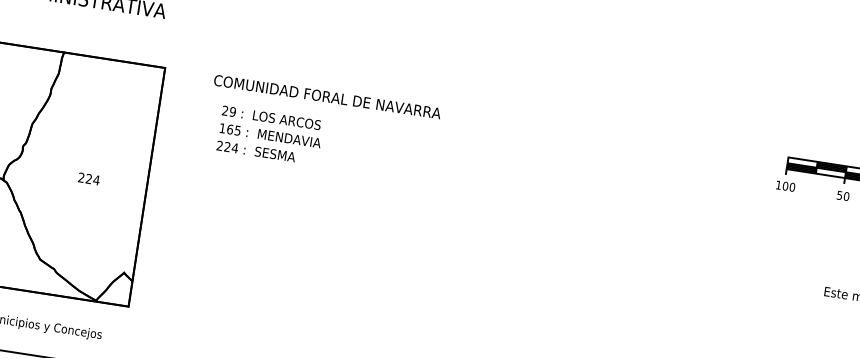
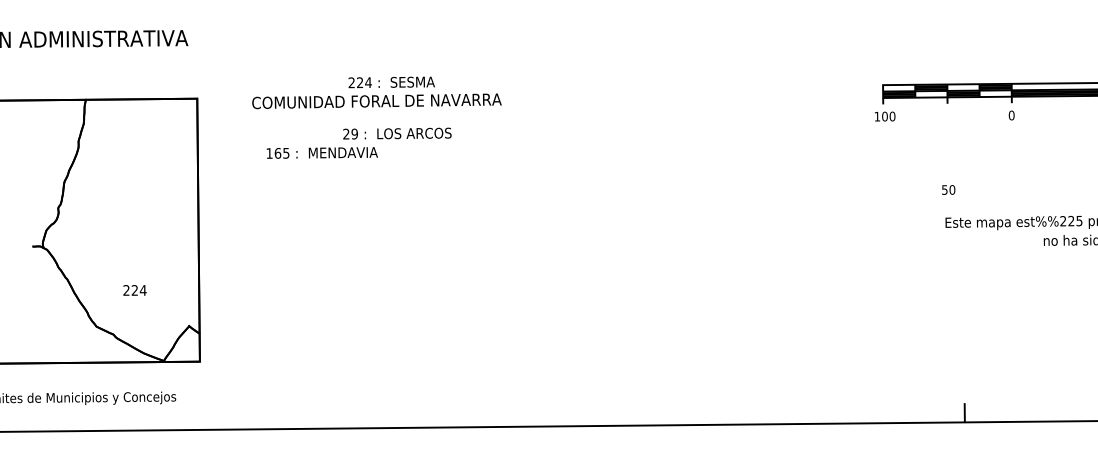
text: (271, 117) -> (397, 133), moved
text: (255, 151) -> (391, 82), moved
text: (88, 178) -> (134, 290), moved
text: (843, 195) -> (948, 189), moved

